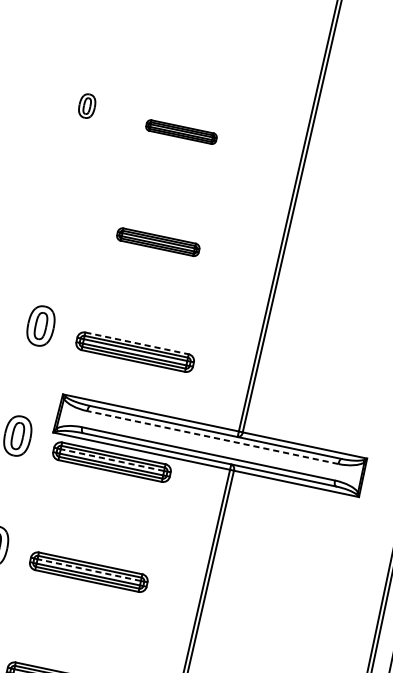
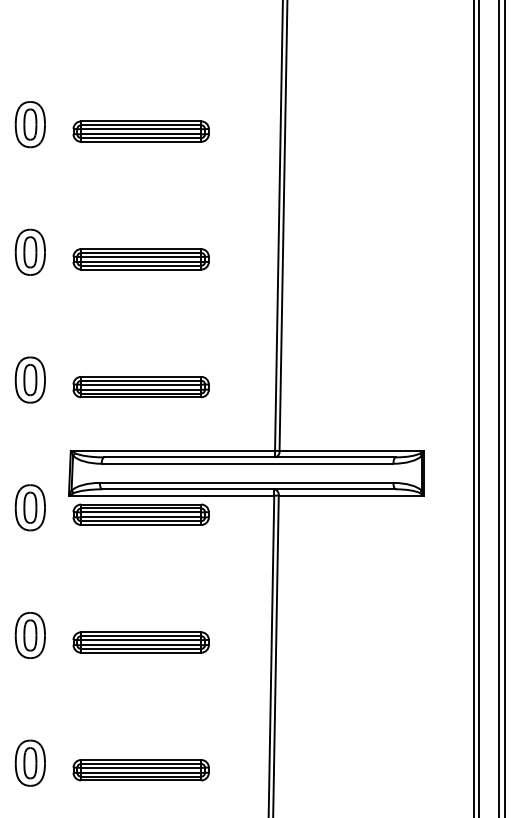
part: (86, 105) -> (29, 124), size x1.67
part: (180, 131) -> (140, 131), size x1.67
part: (63, 215) -> (29, 251), added
part: (157, 242) -> (140, 259), size x1.43
line: (137, 343) -> (141, 376), dashed -> solid
line: (212, 437) -> (247, 463), dashed -> solid
line: (111, 460) -> (140, 512), dashed -> solid
line: (88, 570) -> (140, 640), dashed -> solid

